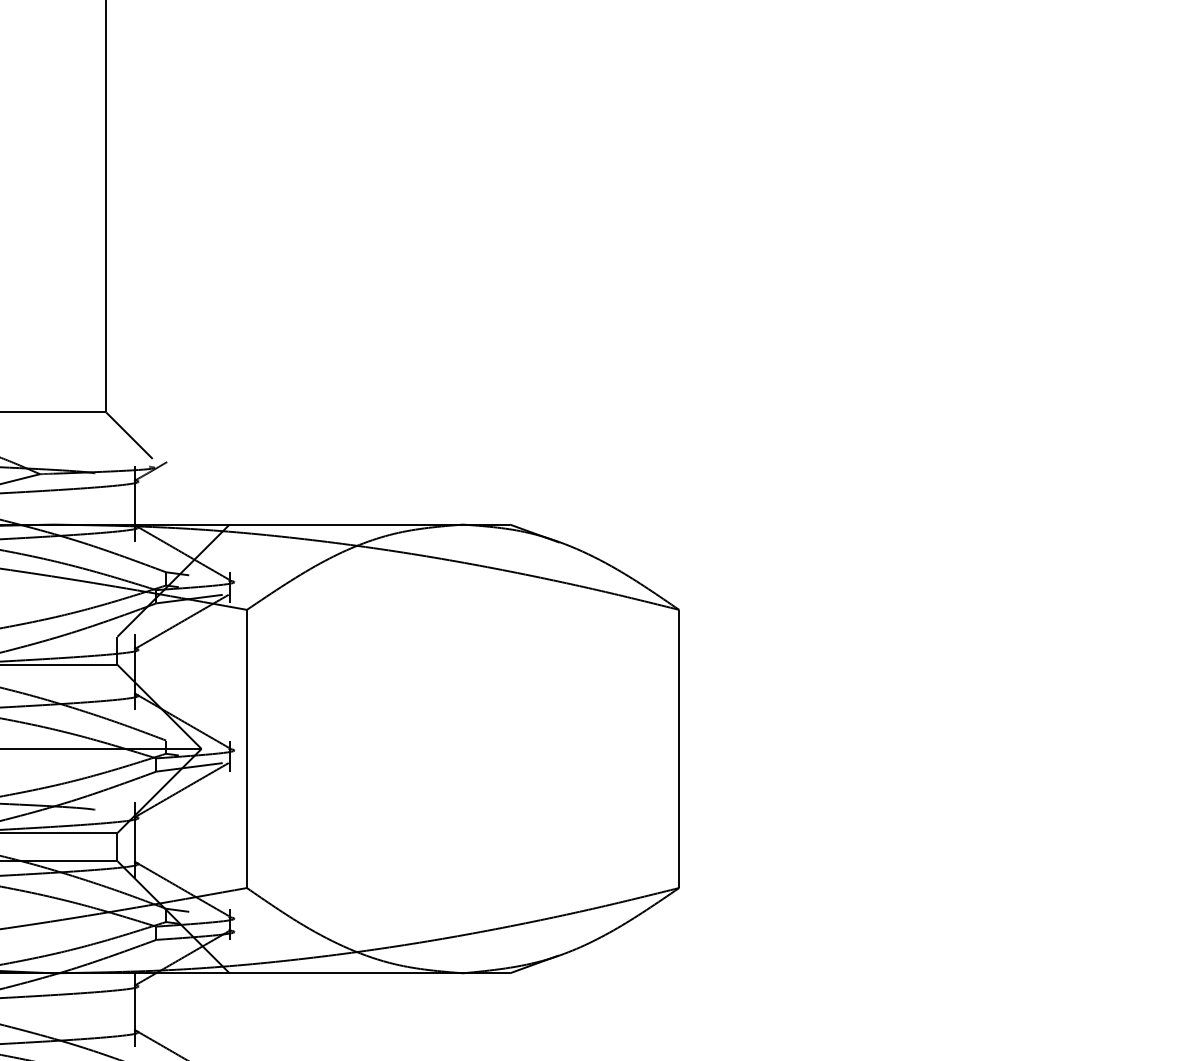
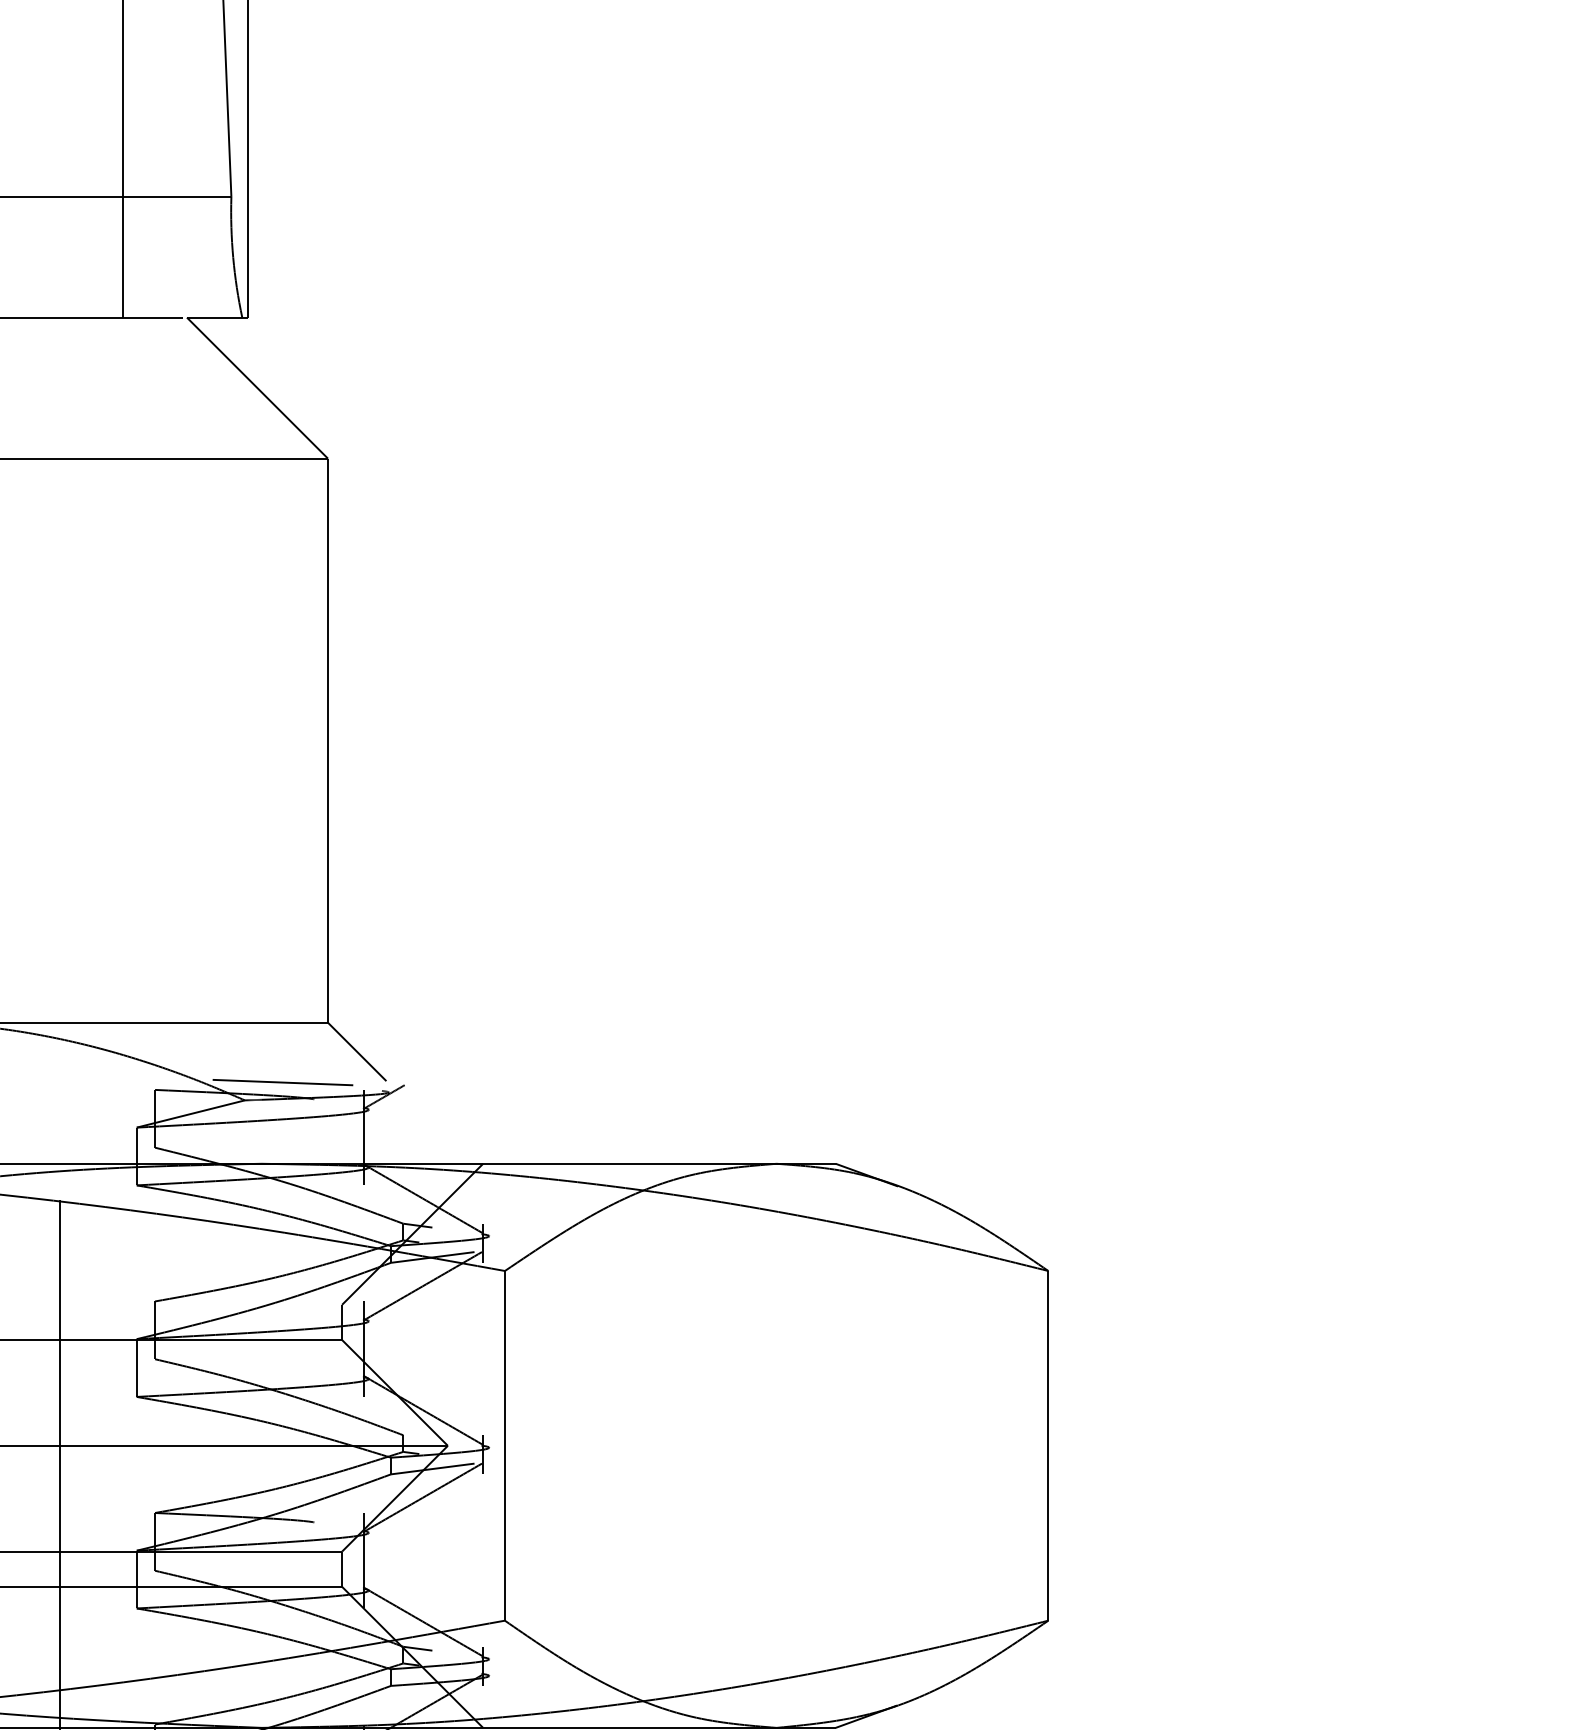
line: (70, 459) -> (282, 1082), added

